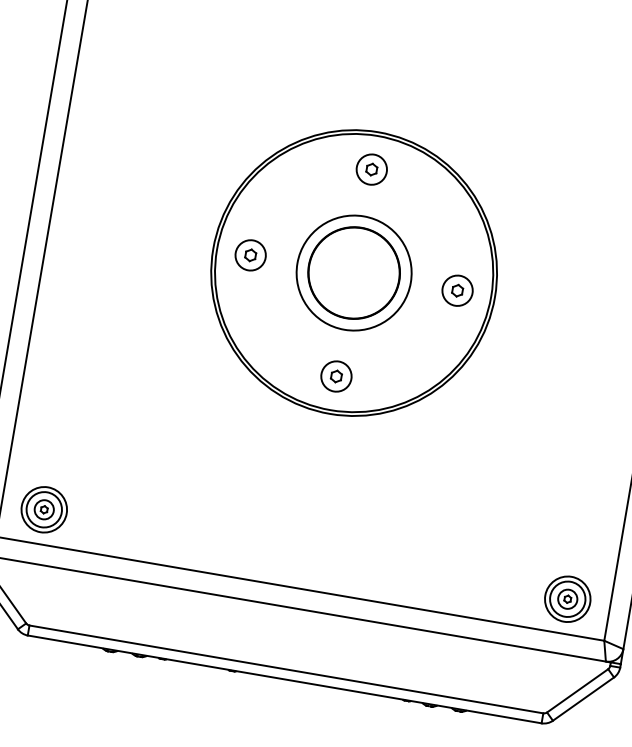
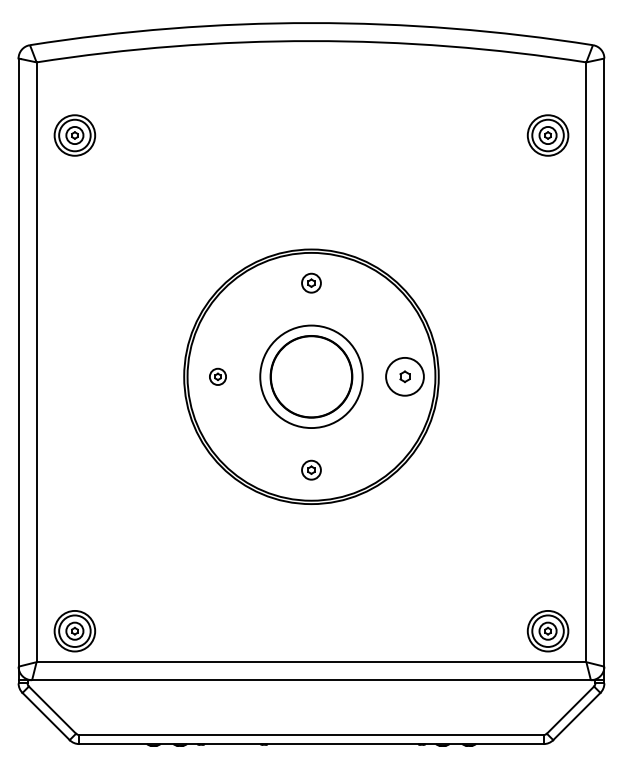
part: (371, 168) -> (311, 282), size x0.7
part: (250, 254) -> (217, 376), size x0.6
circle: (457, 290) -> (404, 376), size x1.4
part: (336, 375) -> (311, 469), size x0.7

